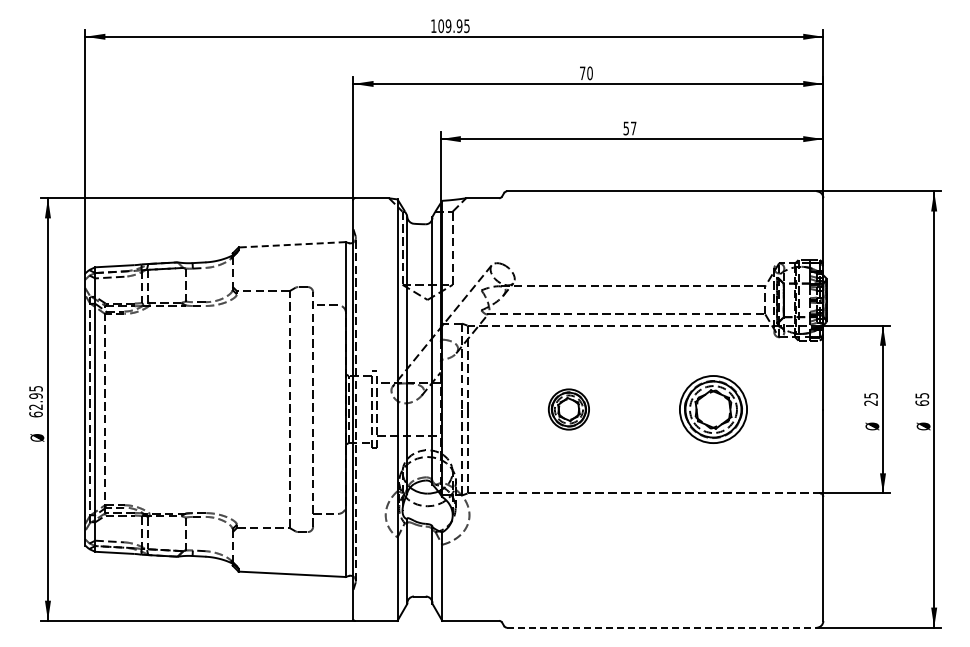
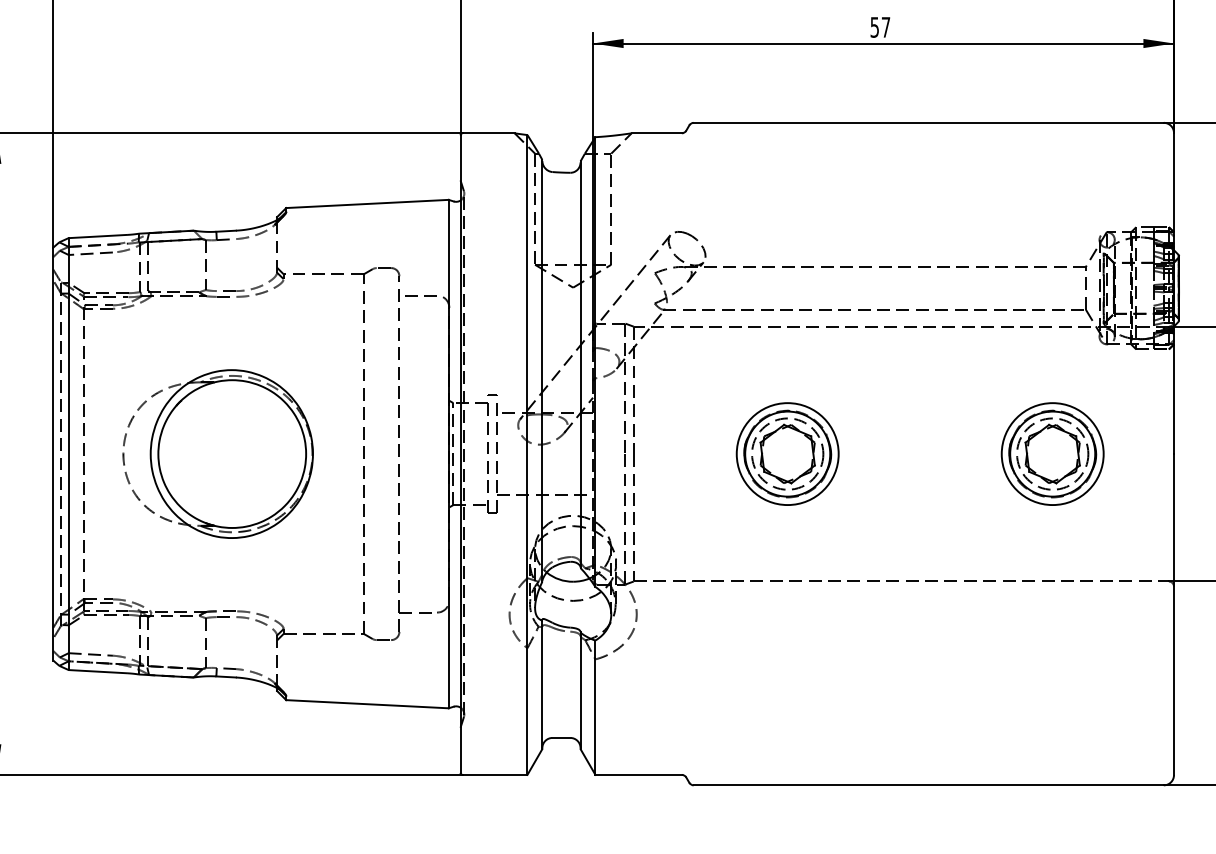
line: (292, 244) -> (368, 203), dashed -> solid
part: (193, 409) -> (217, 454), added
part: (568, 409) -> (787, 454), size x1.67
part: (713, 409) -> (1052, 454), moved
line: (661, 627) -> (928, 784), dashed -> solid

